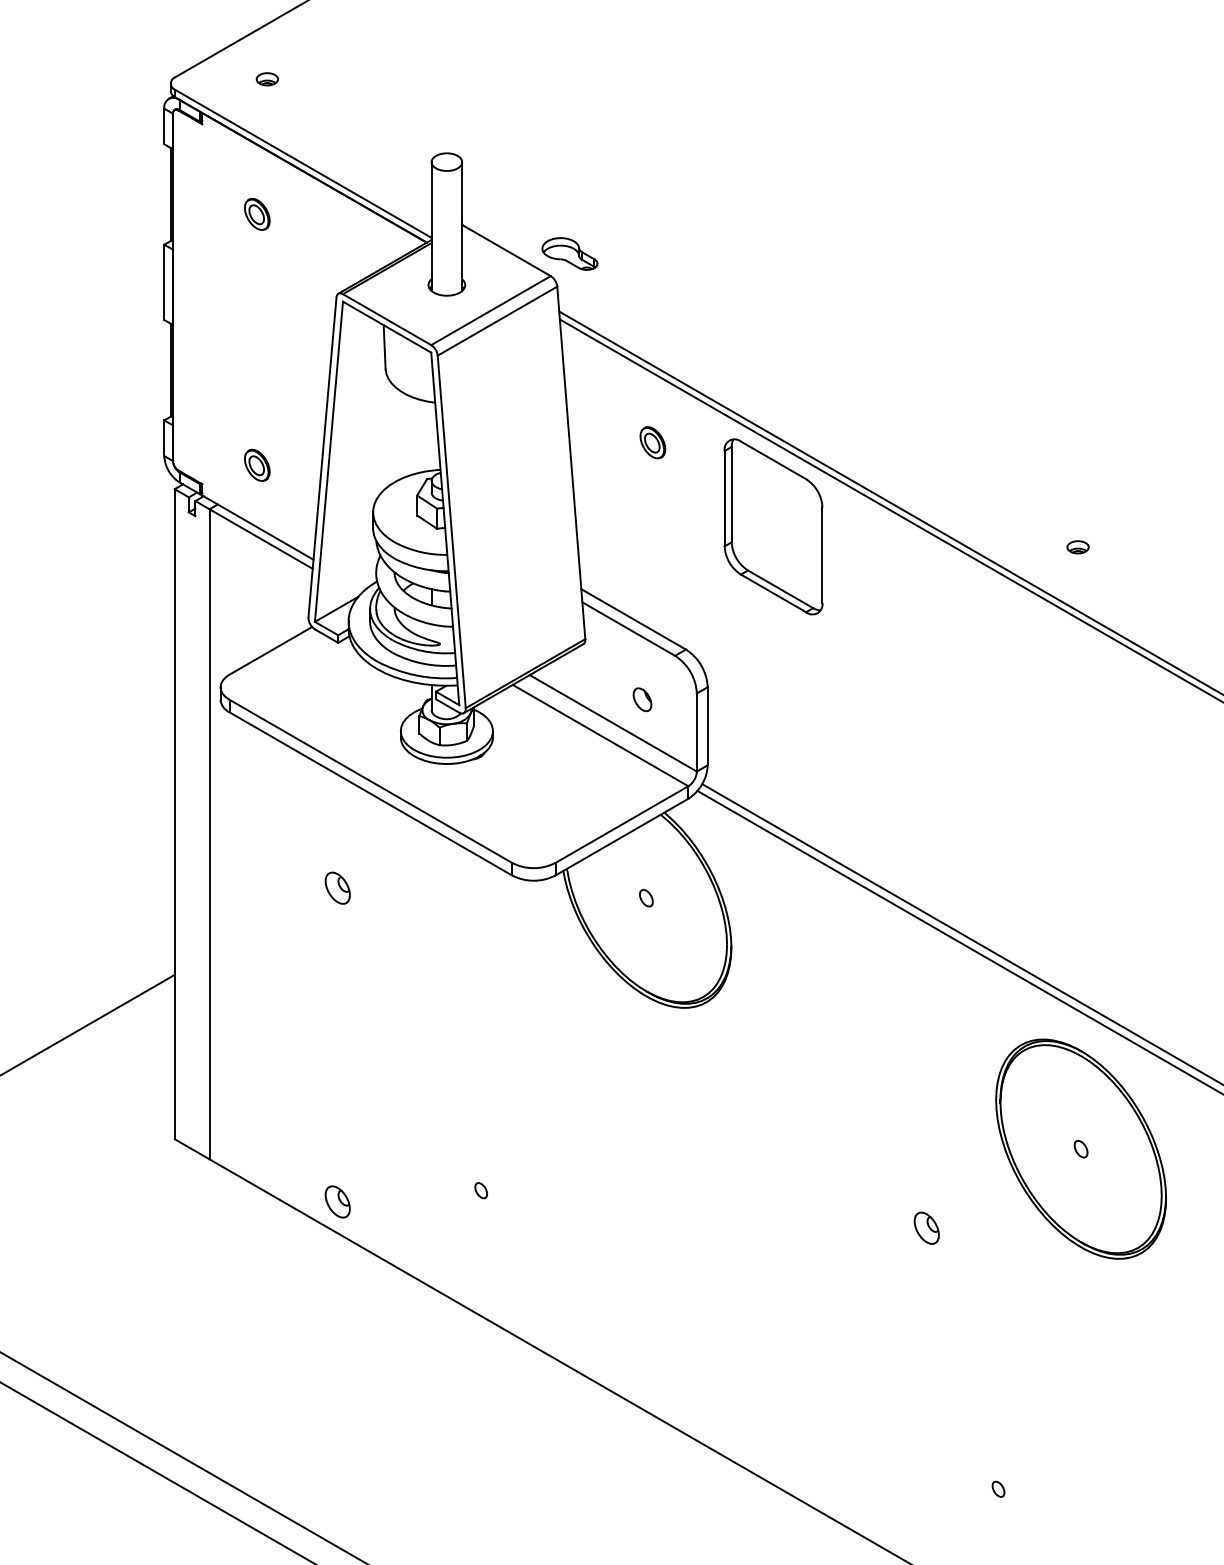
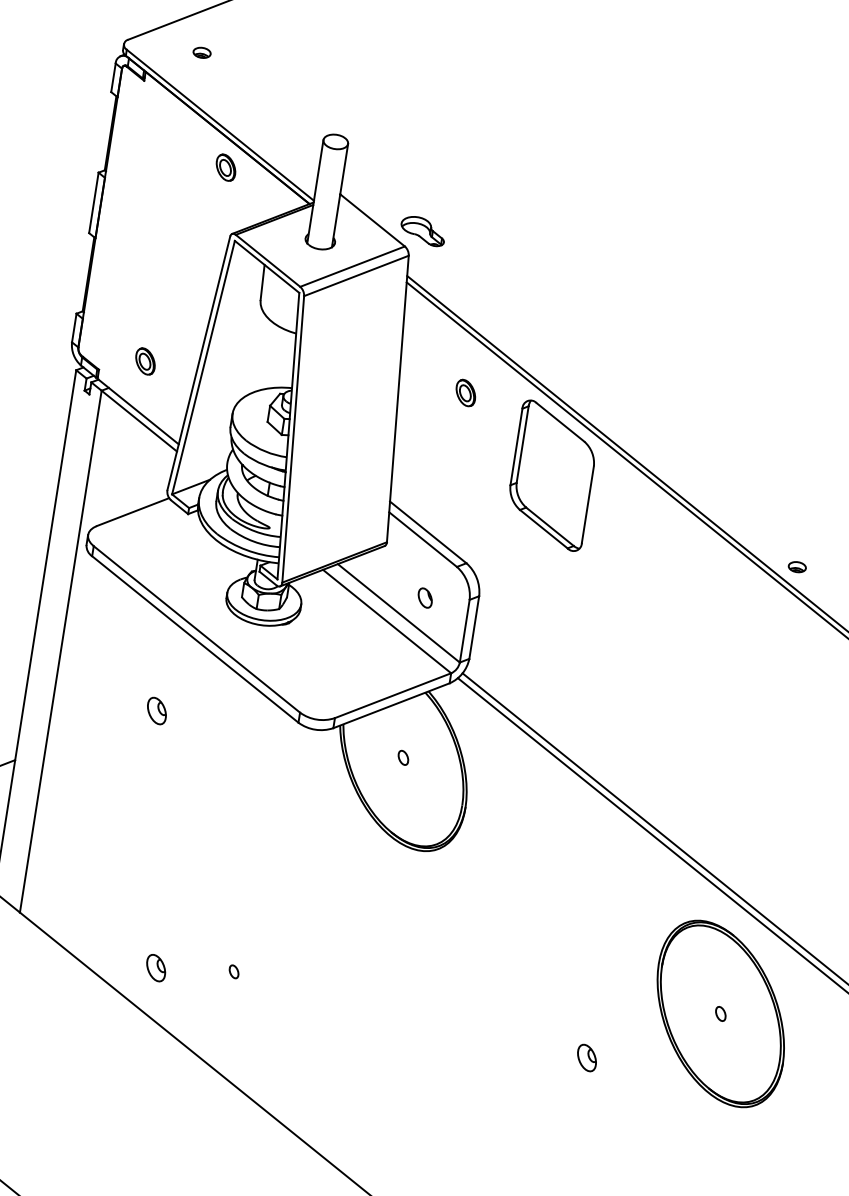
part: (257, 213) -> (226, 167), moved
part: (1077, 547) -> (796, 567), moved
part: (337, 1201) -> (156, 967), moved

